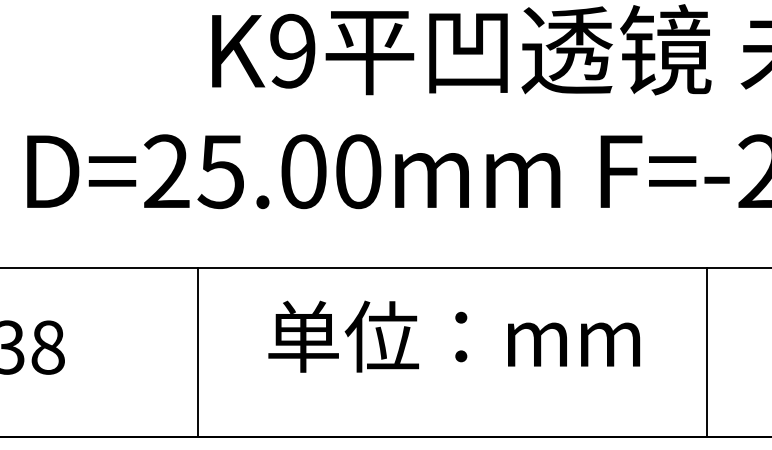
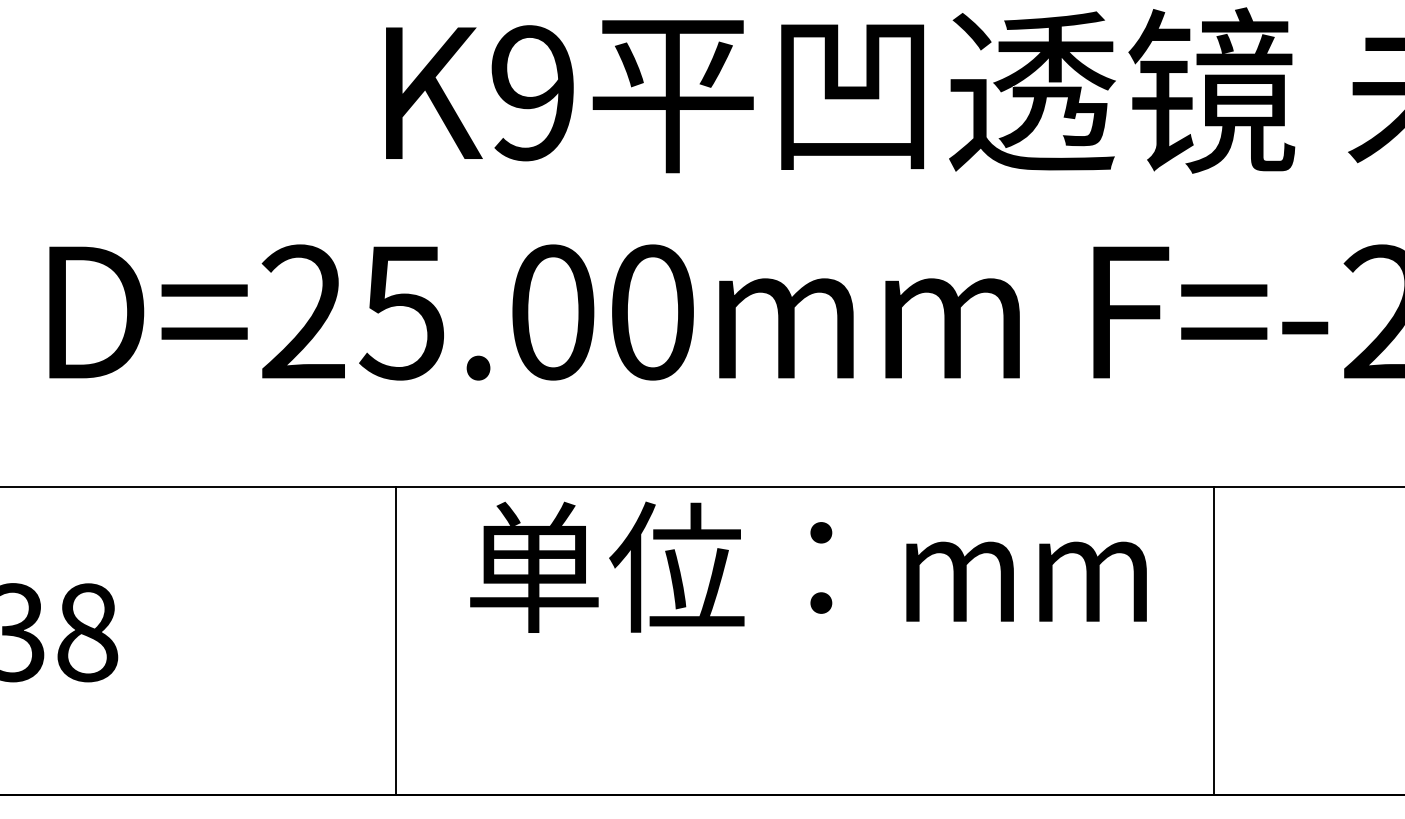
text: (454, 336) -> (808, 566), moved
line: (197, 351) -> (395, 639), moved
line: (707, 351) -> (1214, 639), moved

